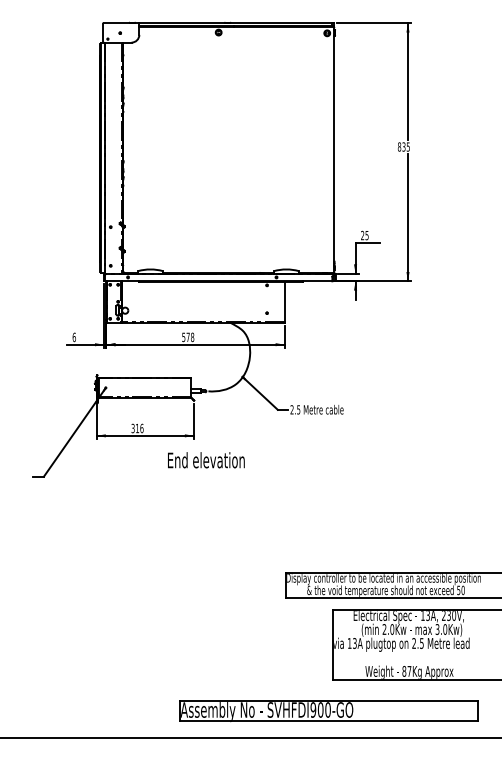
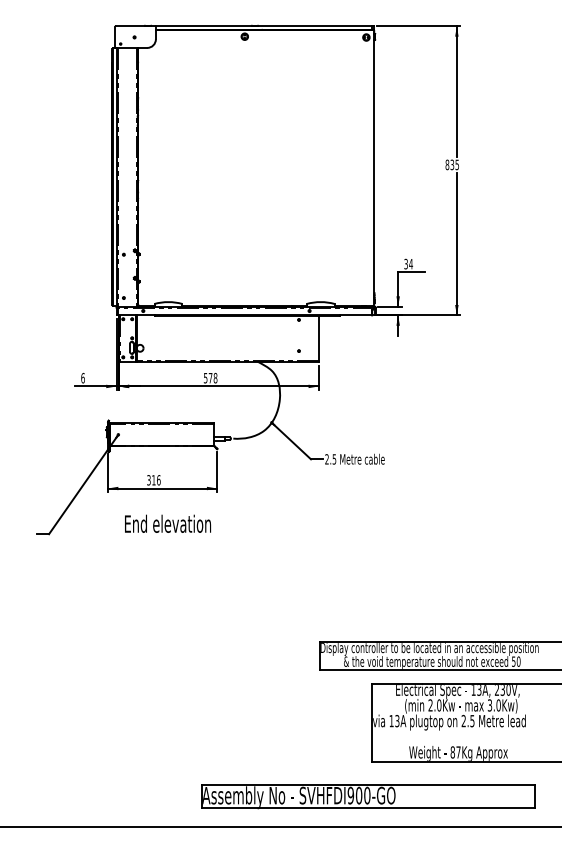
text: (364, 235) -> (408, 264), 25 -> 34
text: (205, 459) -> (167, 523), moved

